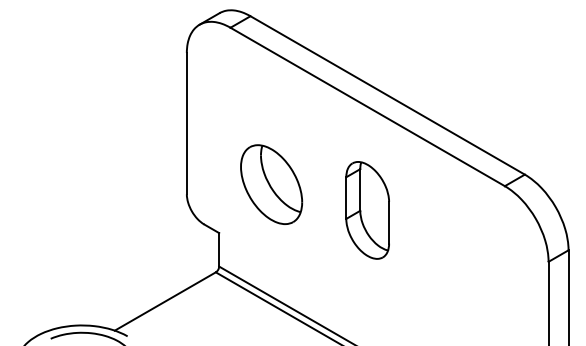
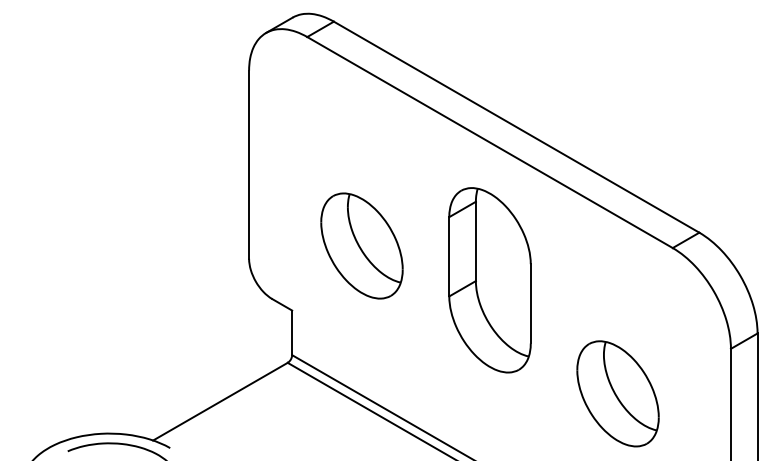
part: (367, 210) -> (489, 280), size x1.43
part: (463, 295) -> (617, 393), added

